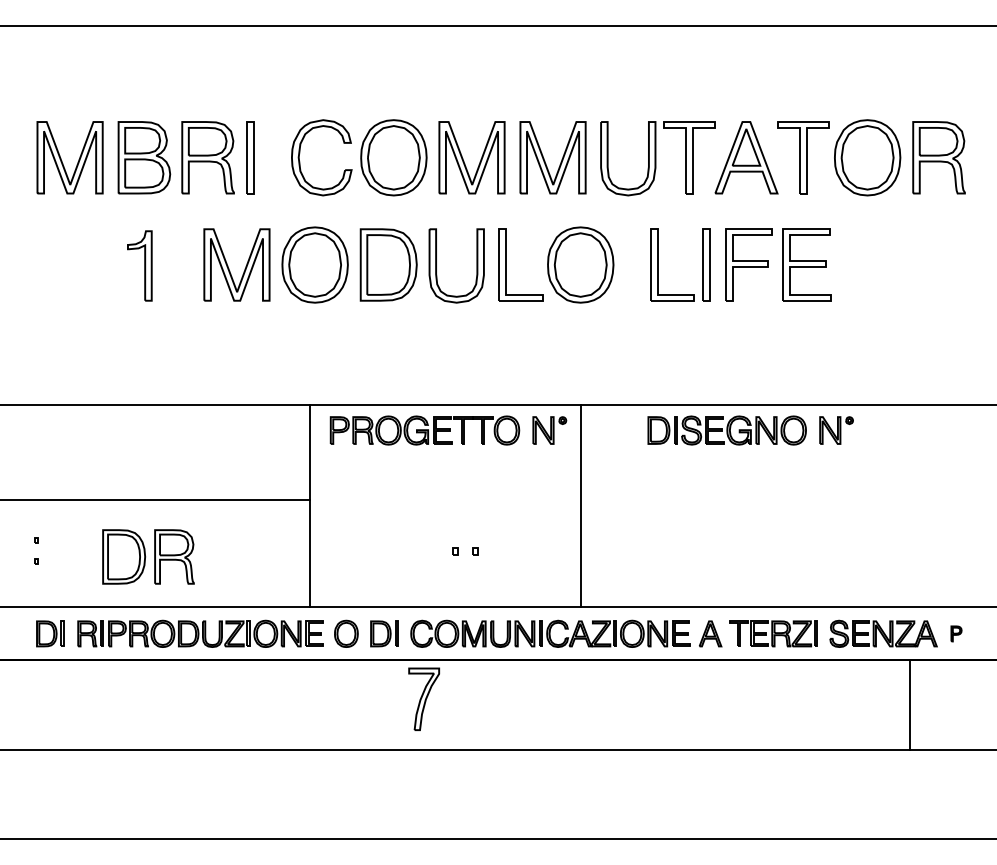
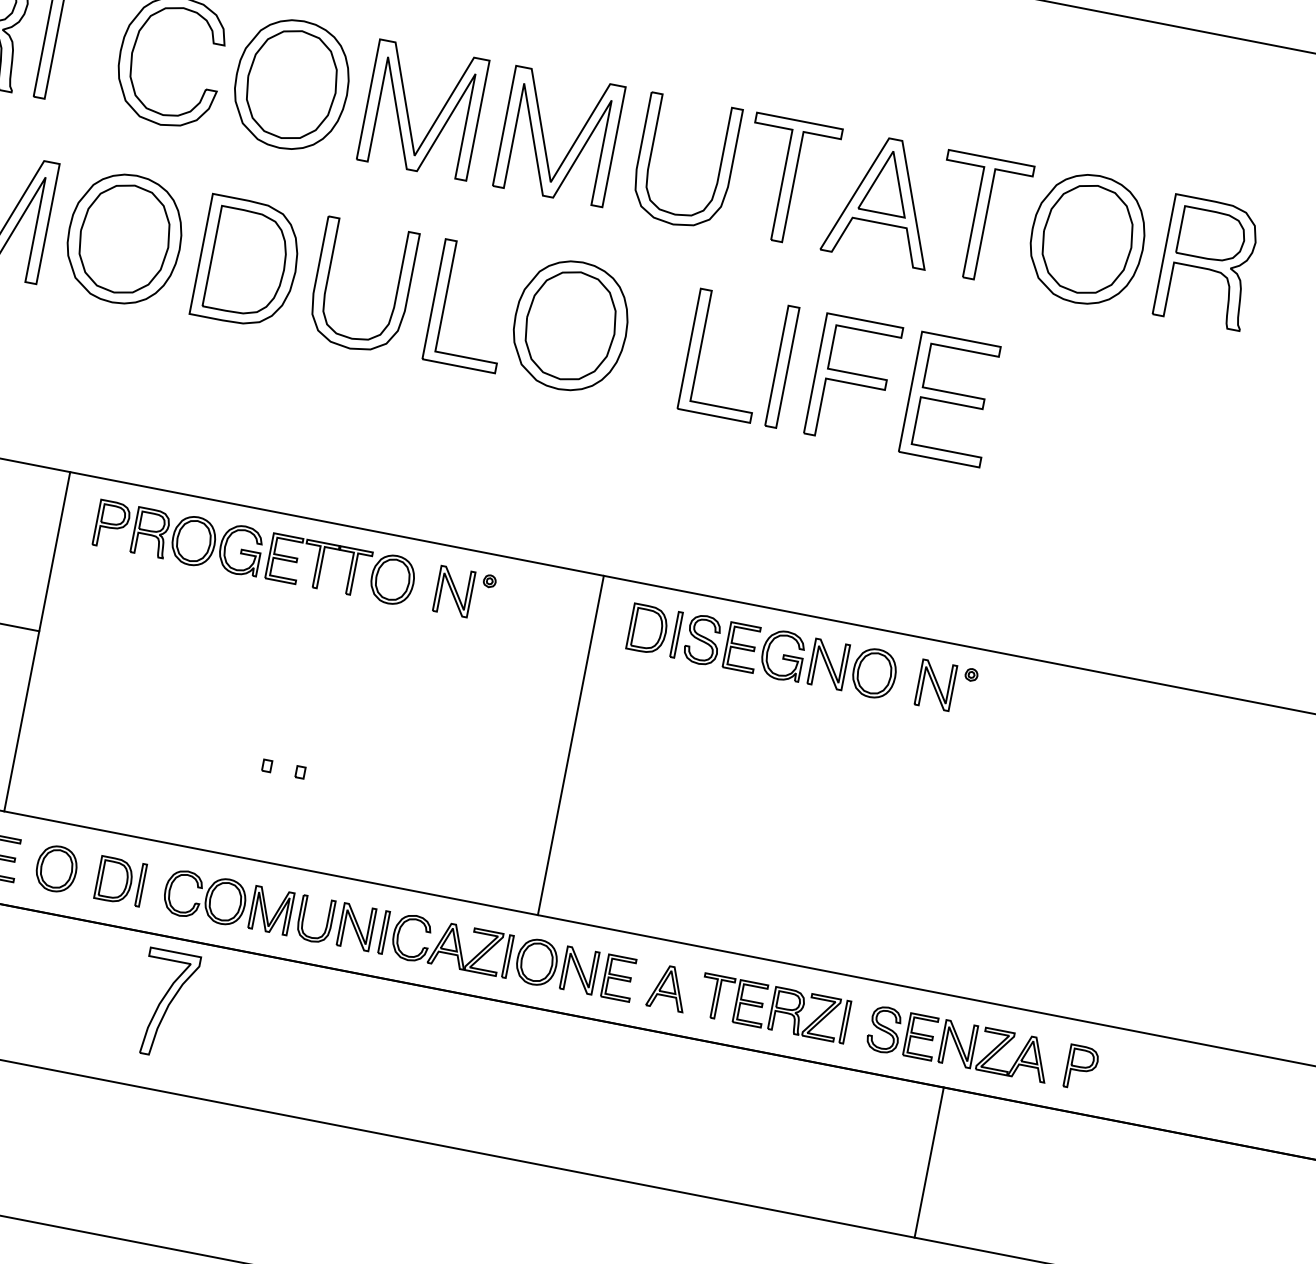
line: (580, 505) -> (570, 744), moved
part: (956, 633) -> (1081, 1067), size x1.67
line: (909, 704) -> (929, 1161), moved

